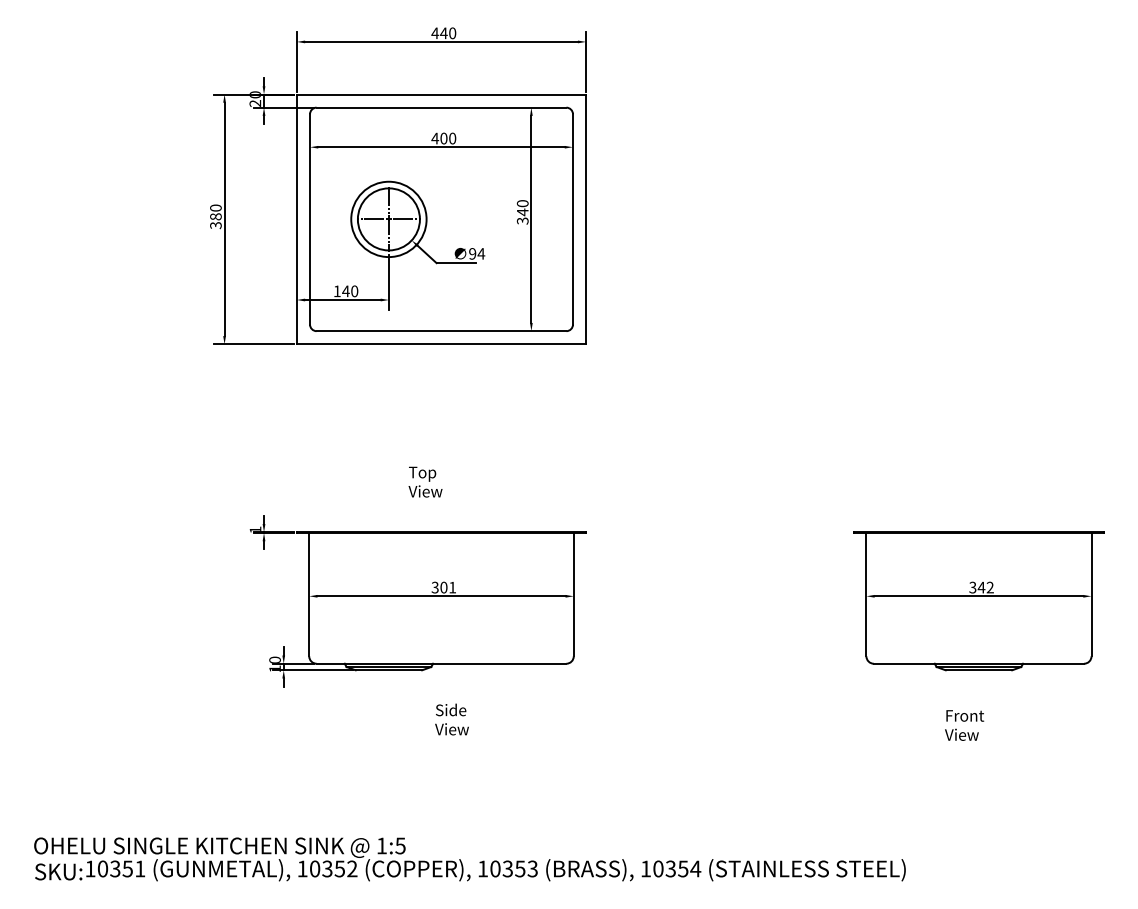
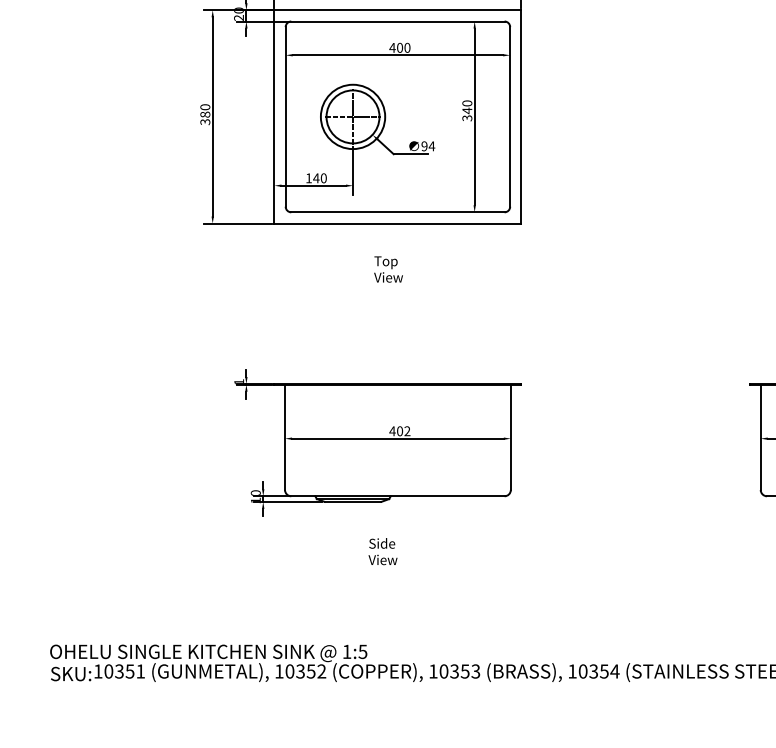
text: (425, 481) -> (388, 268), moved
text: (443, 587) -> (399, 431), 301 -> 402
text: (451, 719) -> (382, 551), moved

